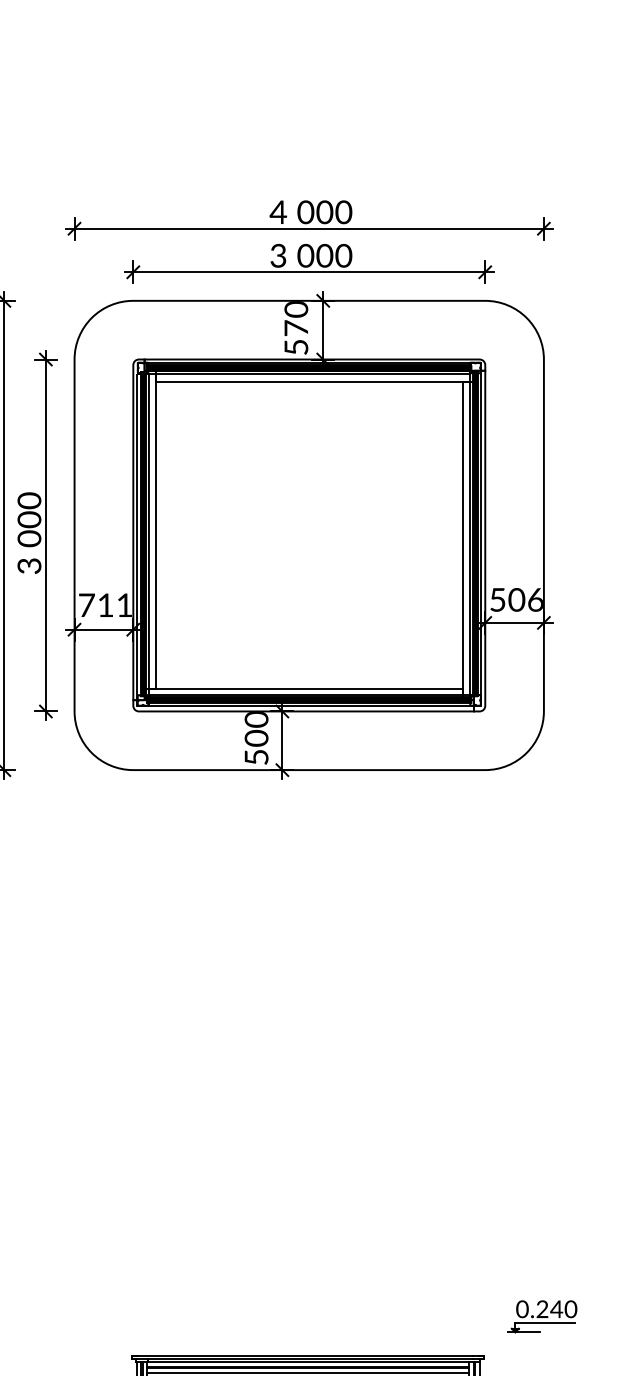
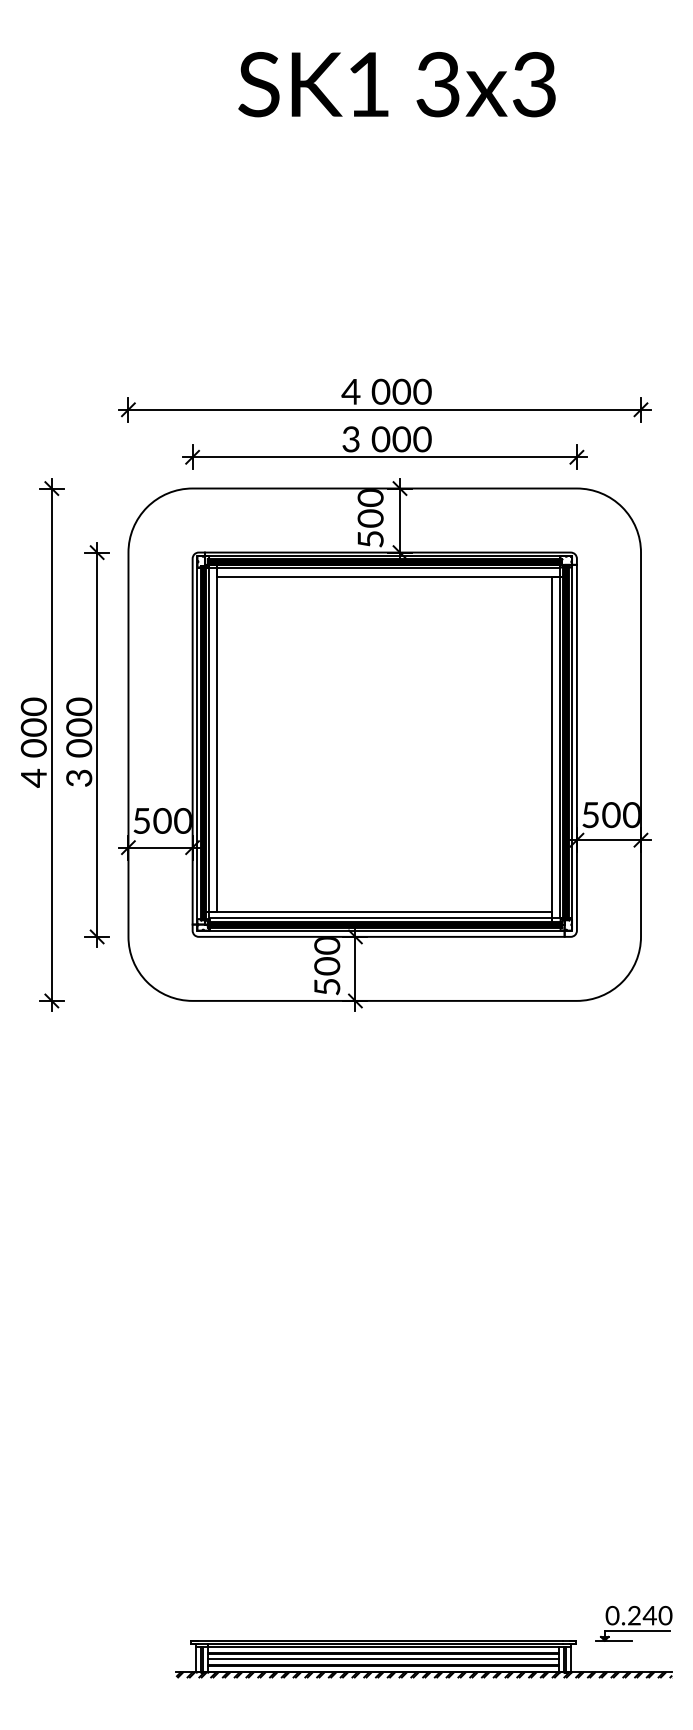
text: (296, 328) -> (370, 518), 570 -> 500
text: (535, 599) -> (631, 814), 506 -> 500
text: (105, 604) -> (162, 820), 711 -> 500
part: (541, 1316) -> (633, 1623), moved

